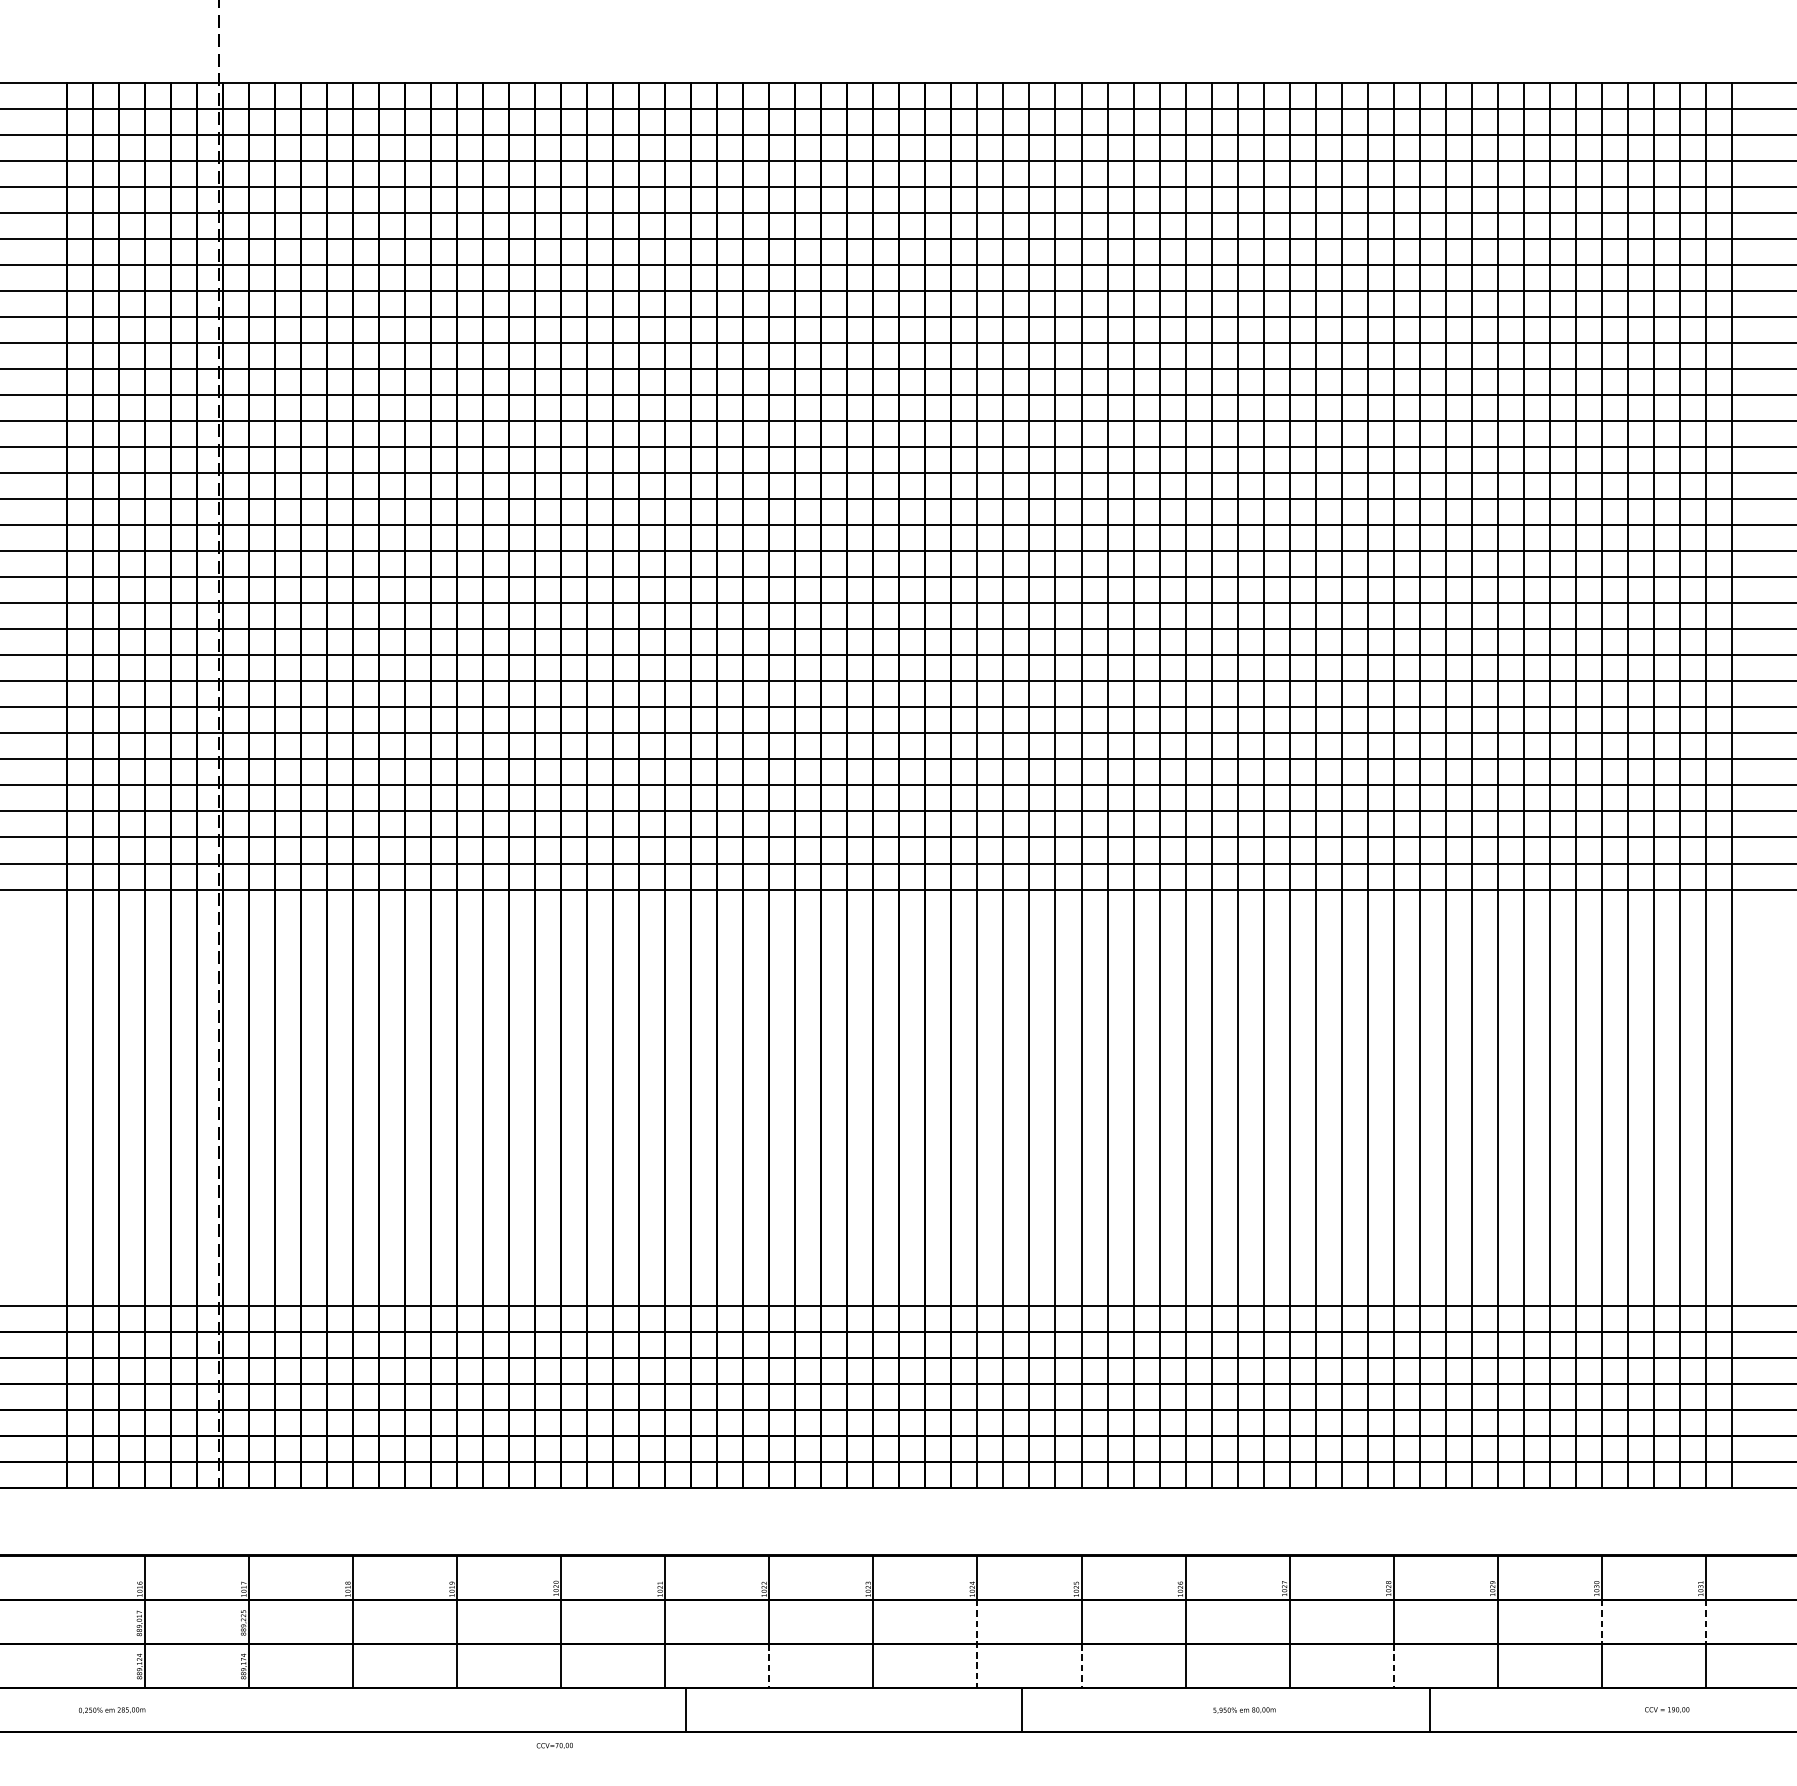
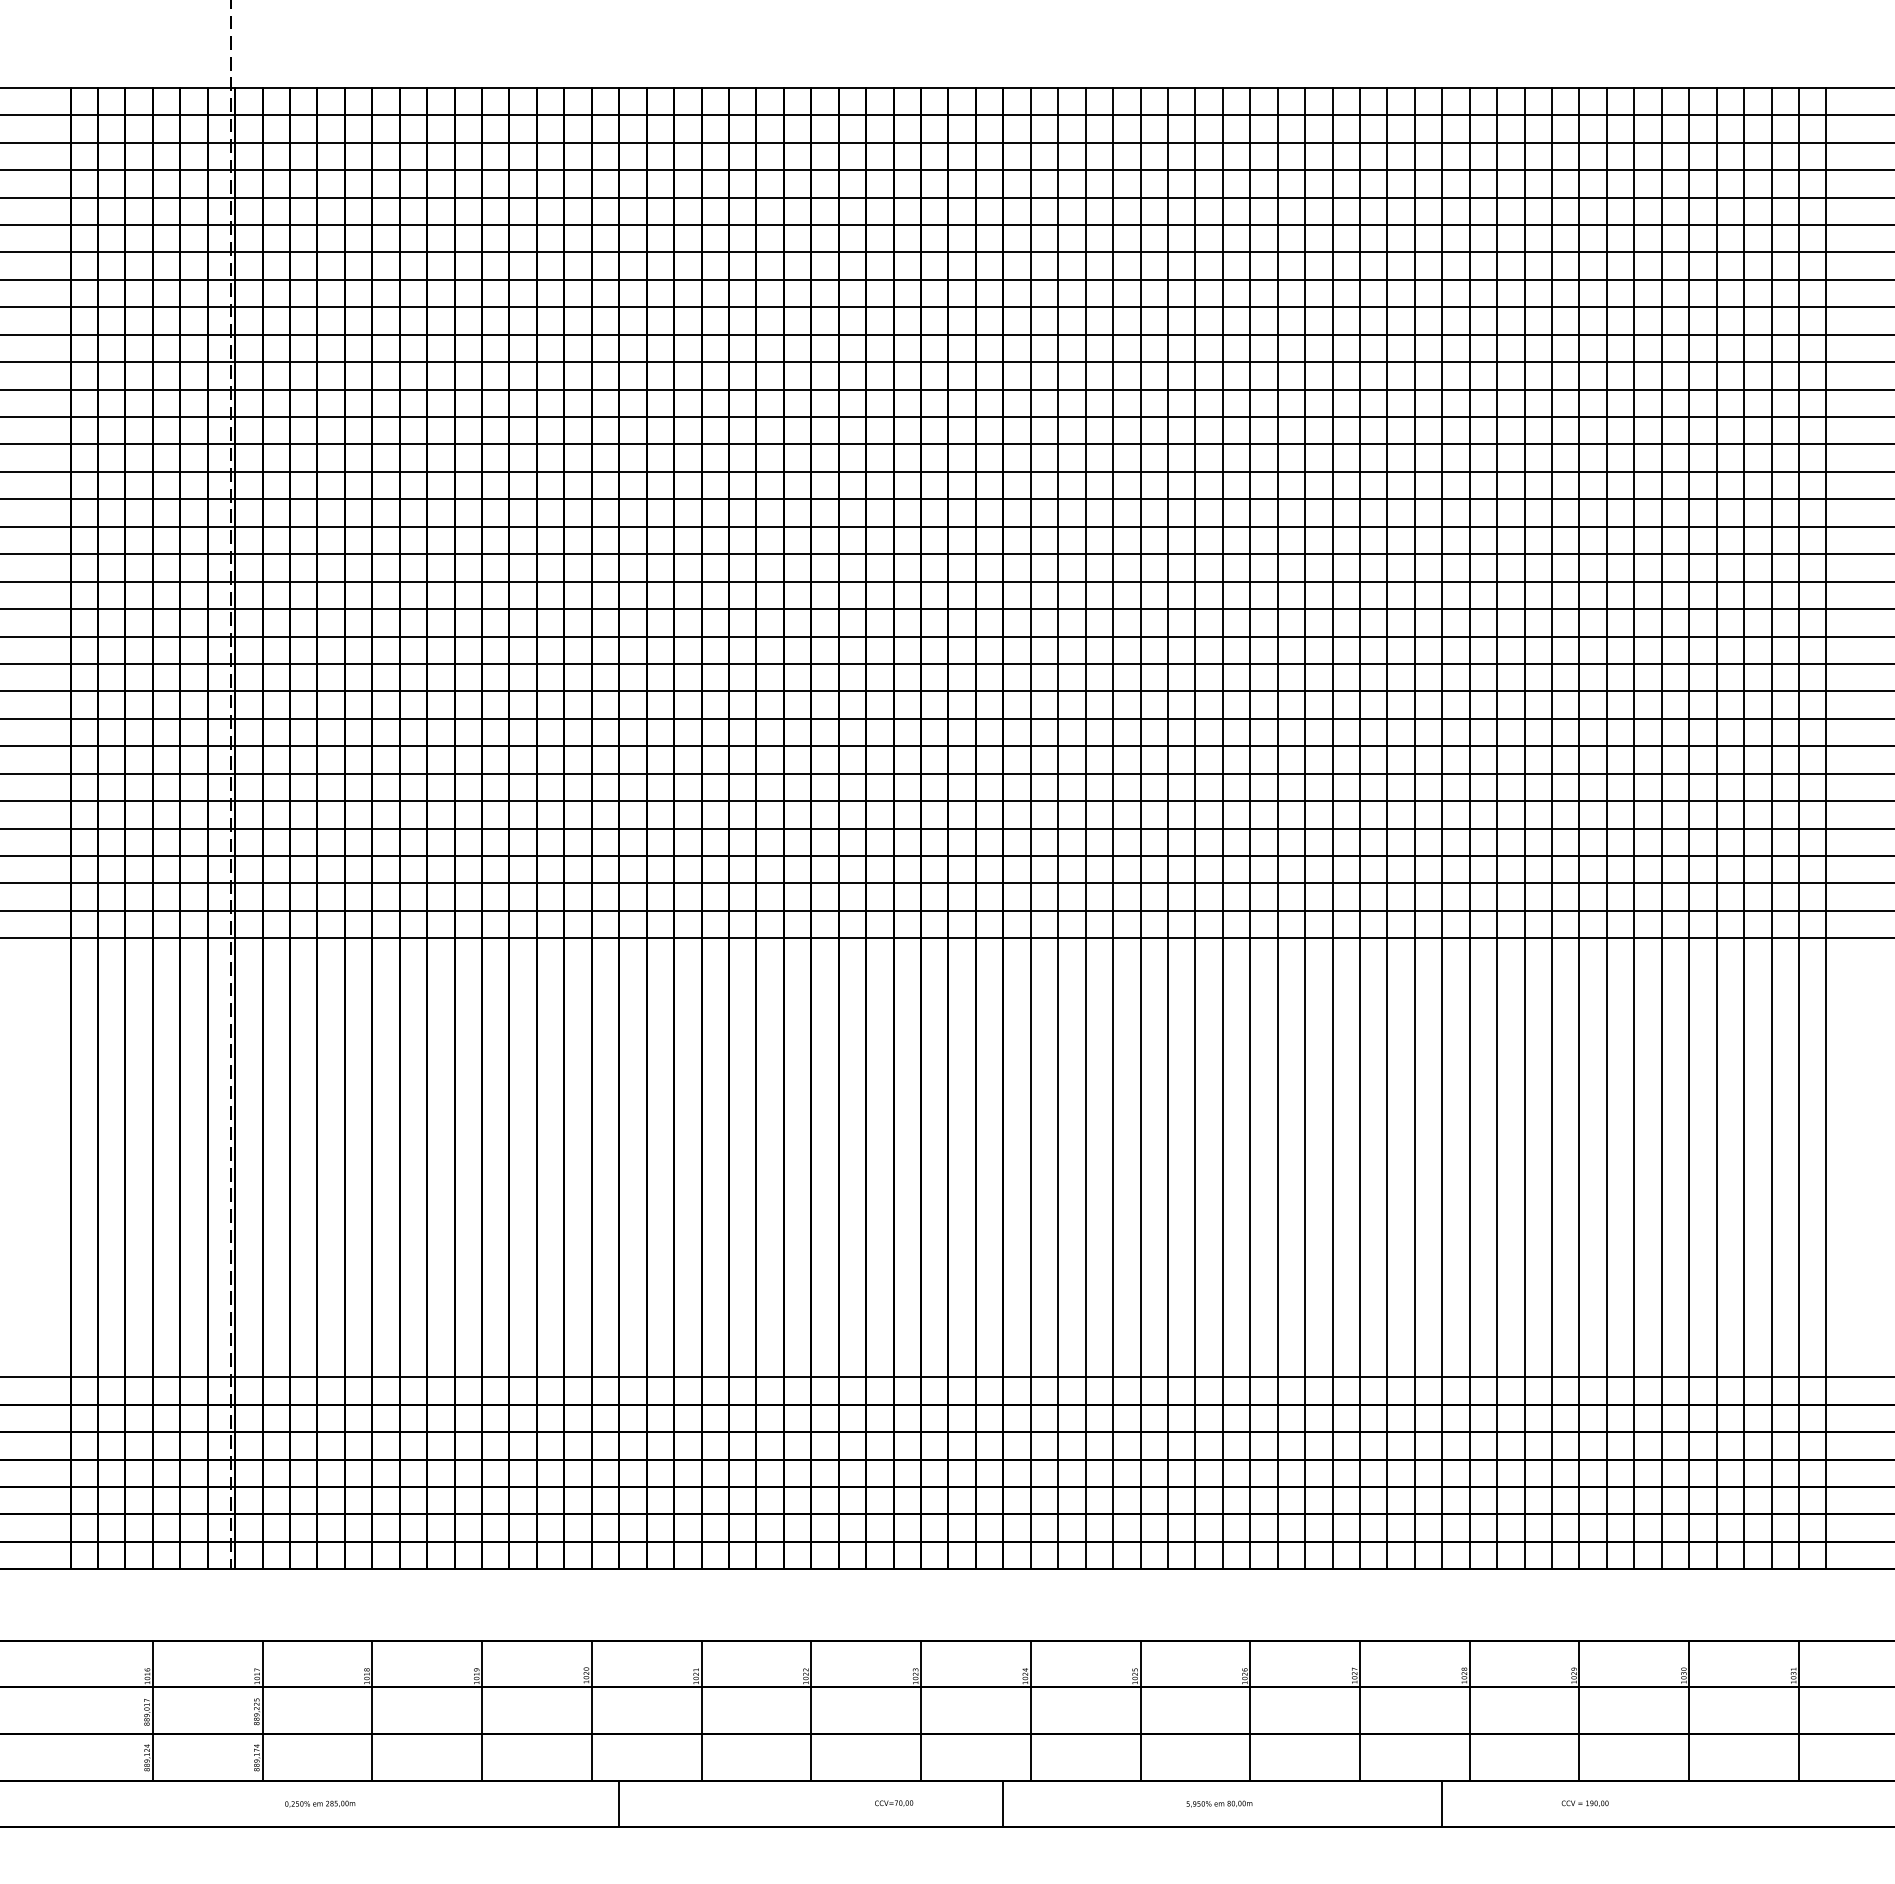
line: (1602, 1622) -> (1689, 1711), dashed -> solid
line: (1705, 1622) -> (1798, 1711), dashed -> solid
line: (977, 1643) -> (1030, 1733), dashed -> solid
line: (769, 1666) -> (811, 1757), dashed -> solid
line: (1081, 1666) -> (1140, 1757), dashed -> solid
line: (1393, 1666) -> (1469, 1757), dashed -> solid
text: (112, 1709) -> (320, 1803), moved
line: (686, 1709) -> (619, 1803), moved
line: (1021, 1709) -> (1003, 1803), moved
text: (1244, 1709) -> (1219, 1803), moved
line: (1430, 1709) -> (1442, 1803), moved
text: (1666, 1709) -> (1584, 1803), moved
text: (555, 1745) -> (894, 1803), moved

